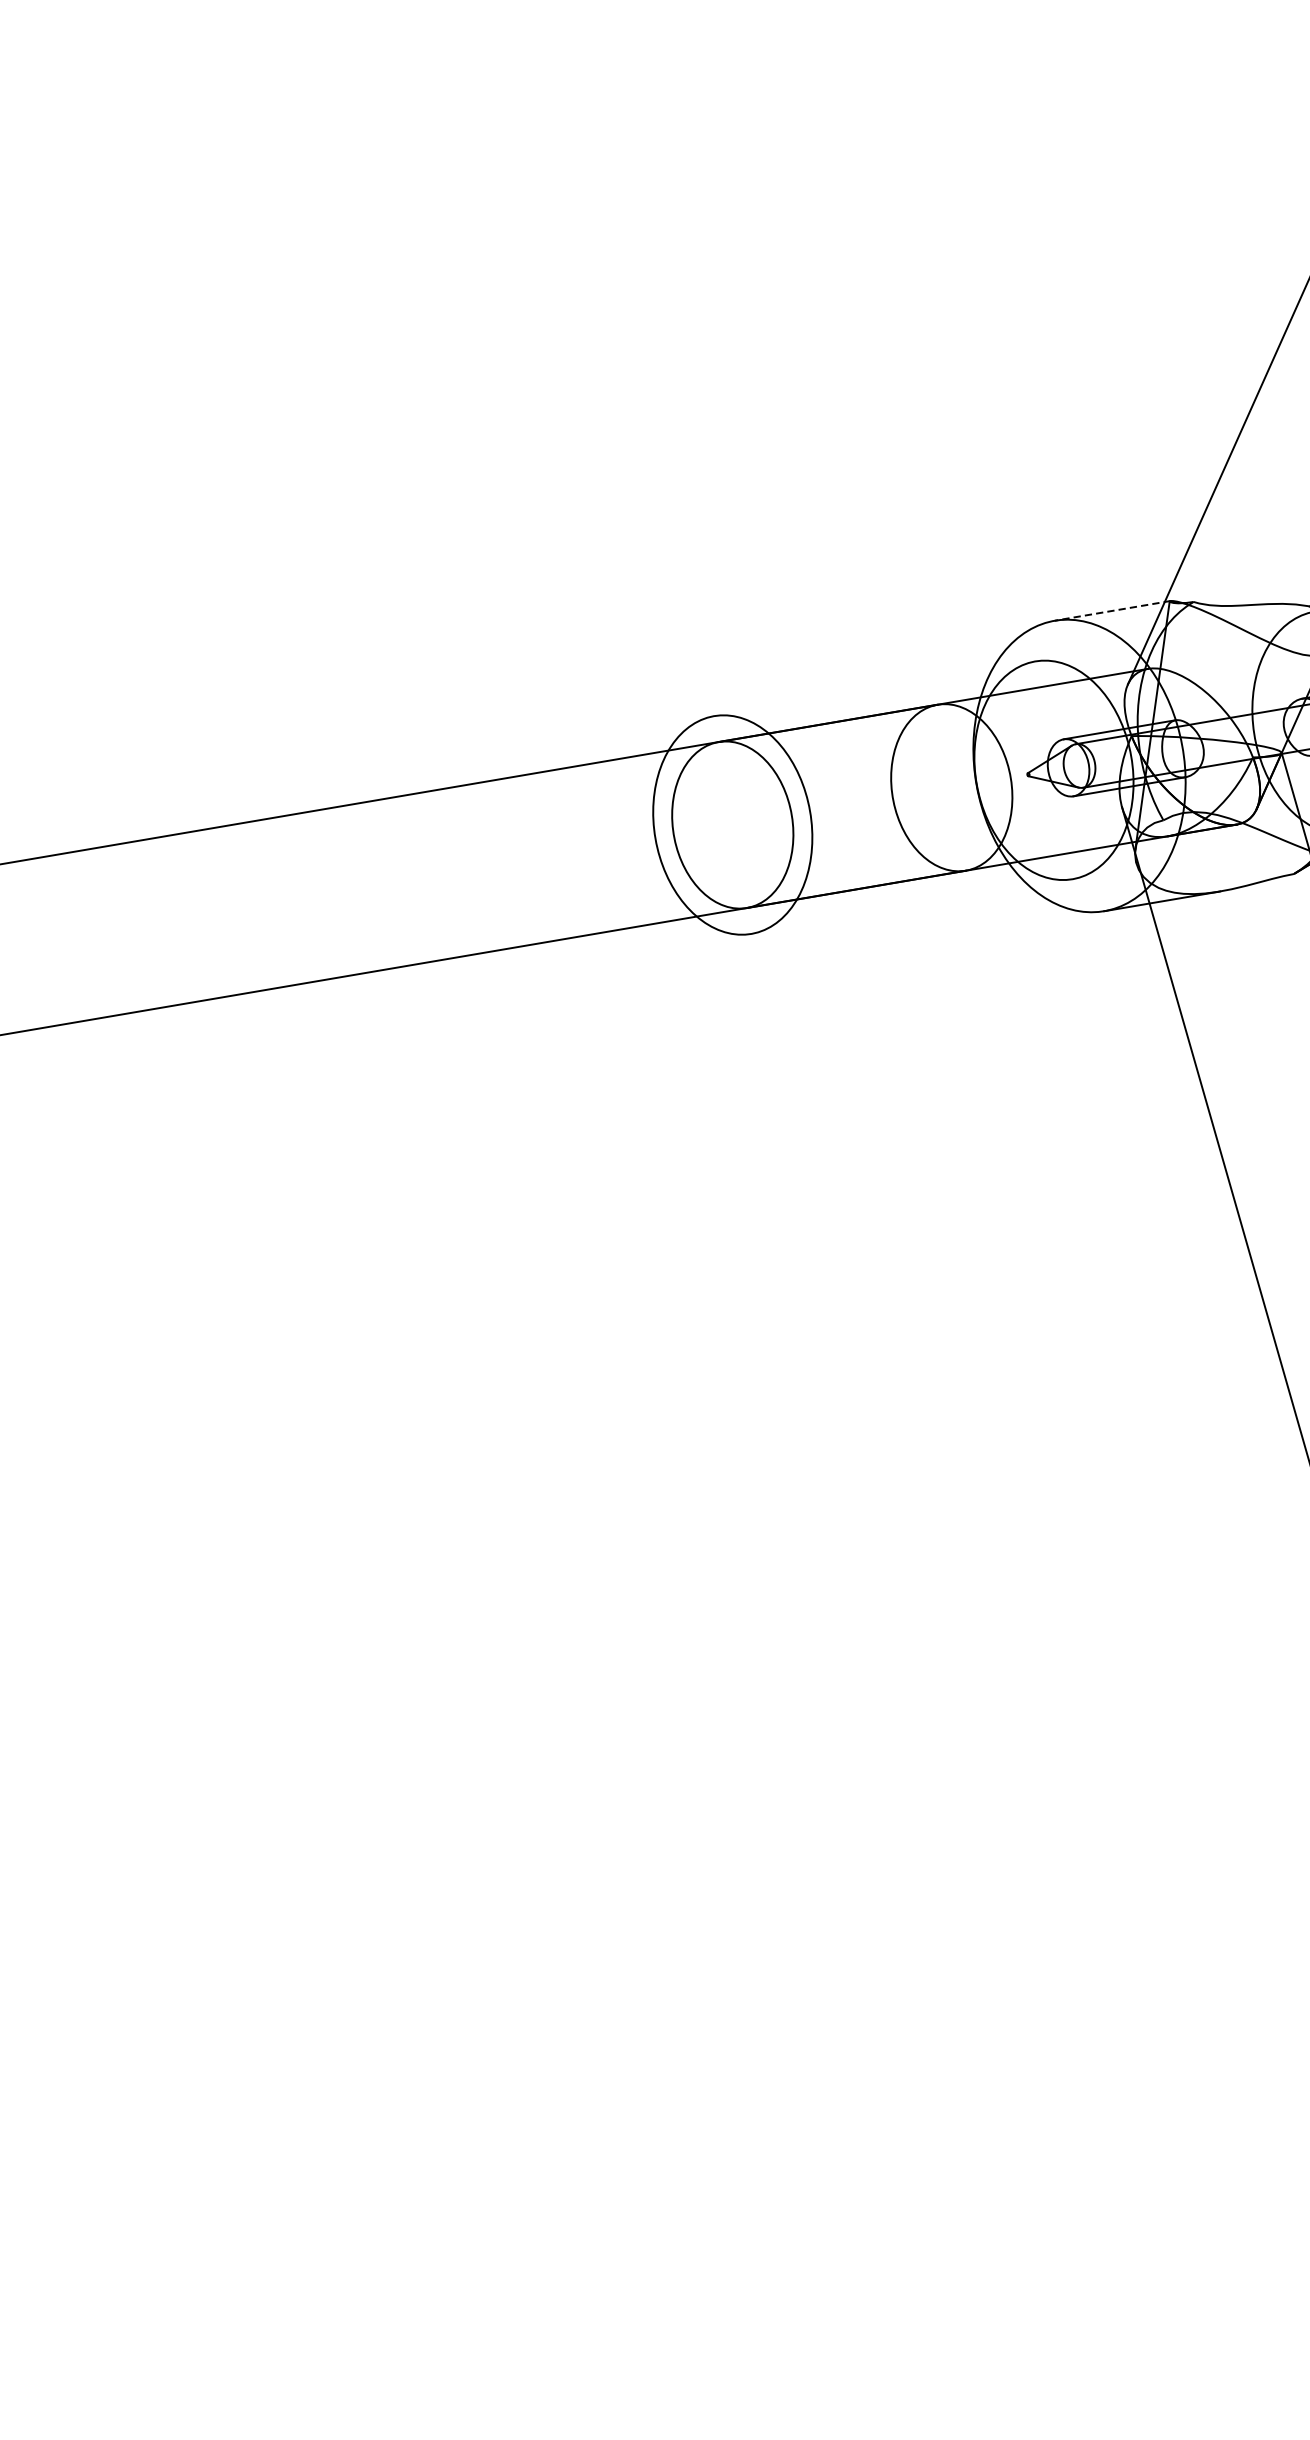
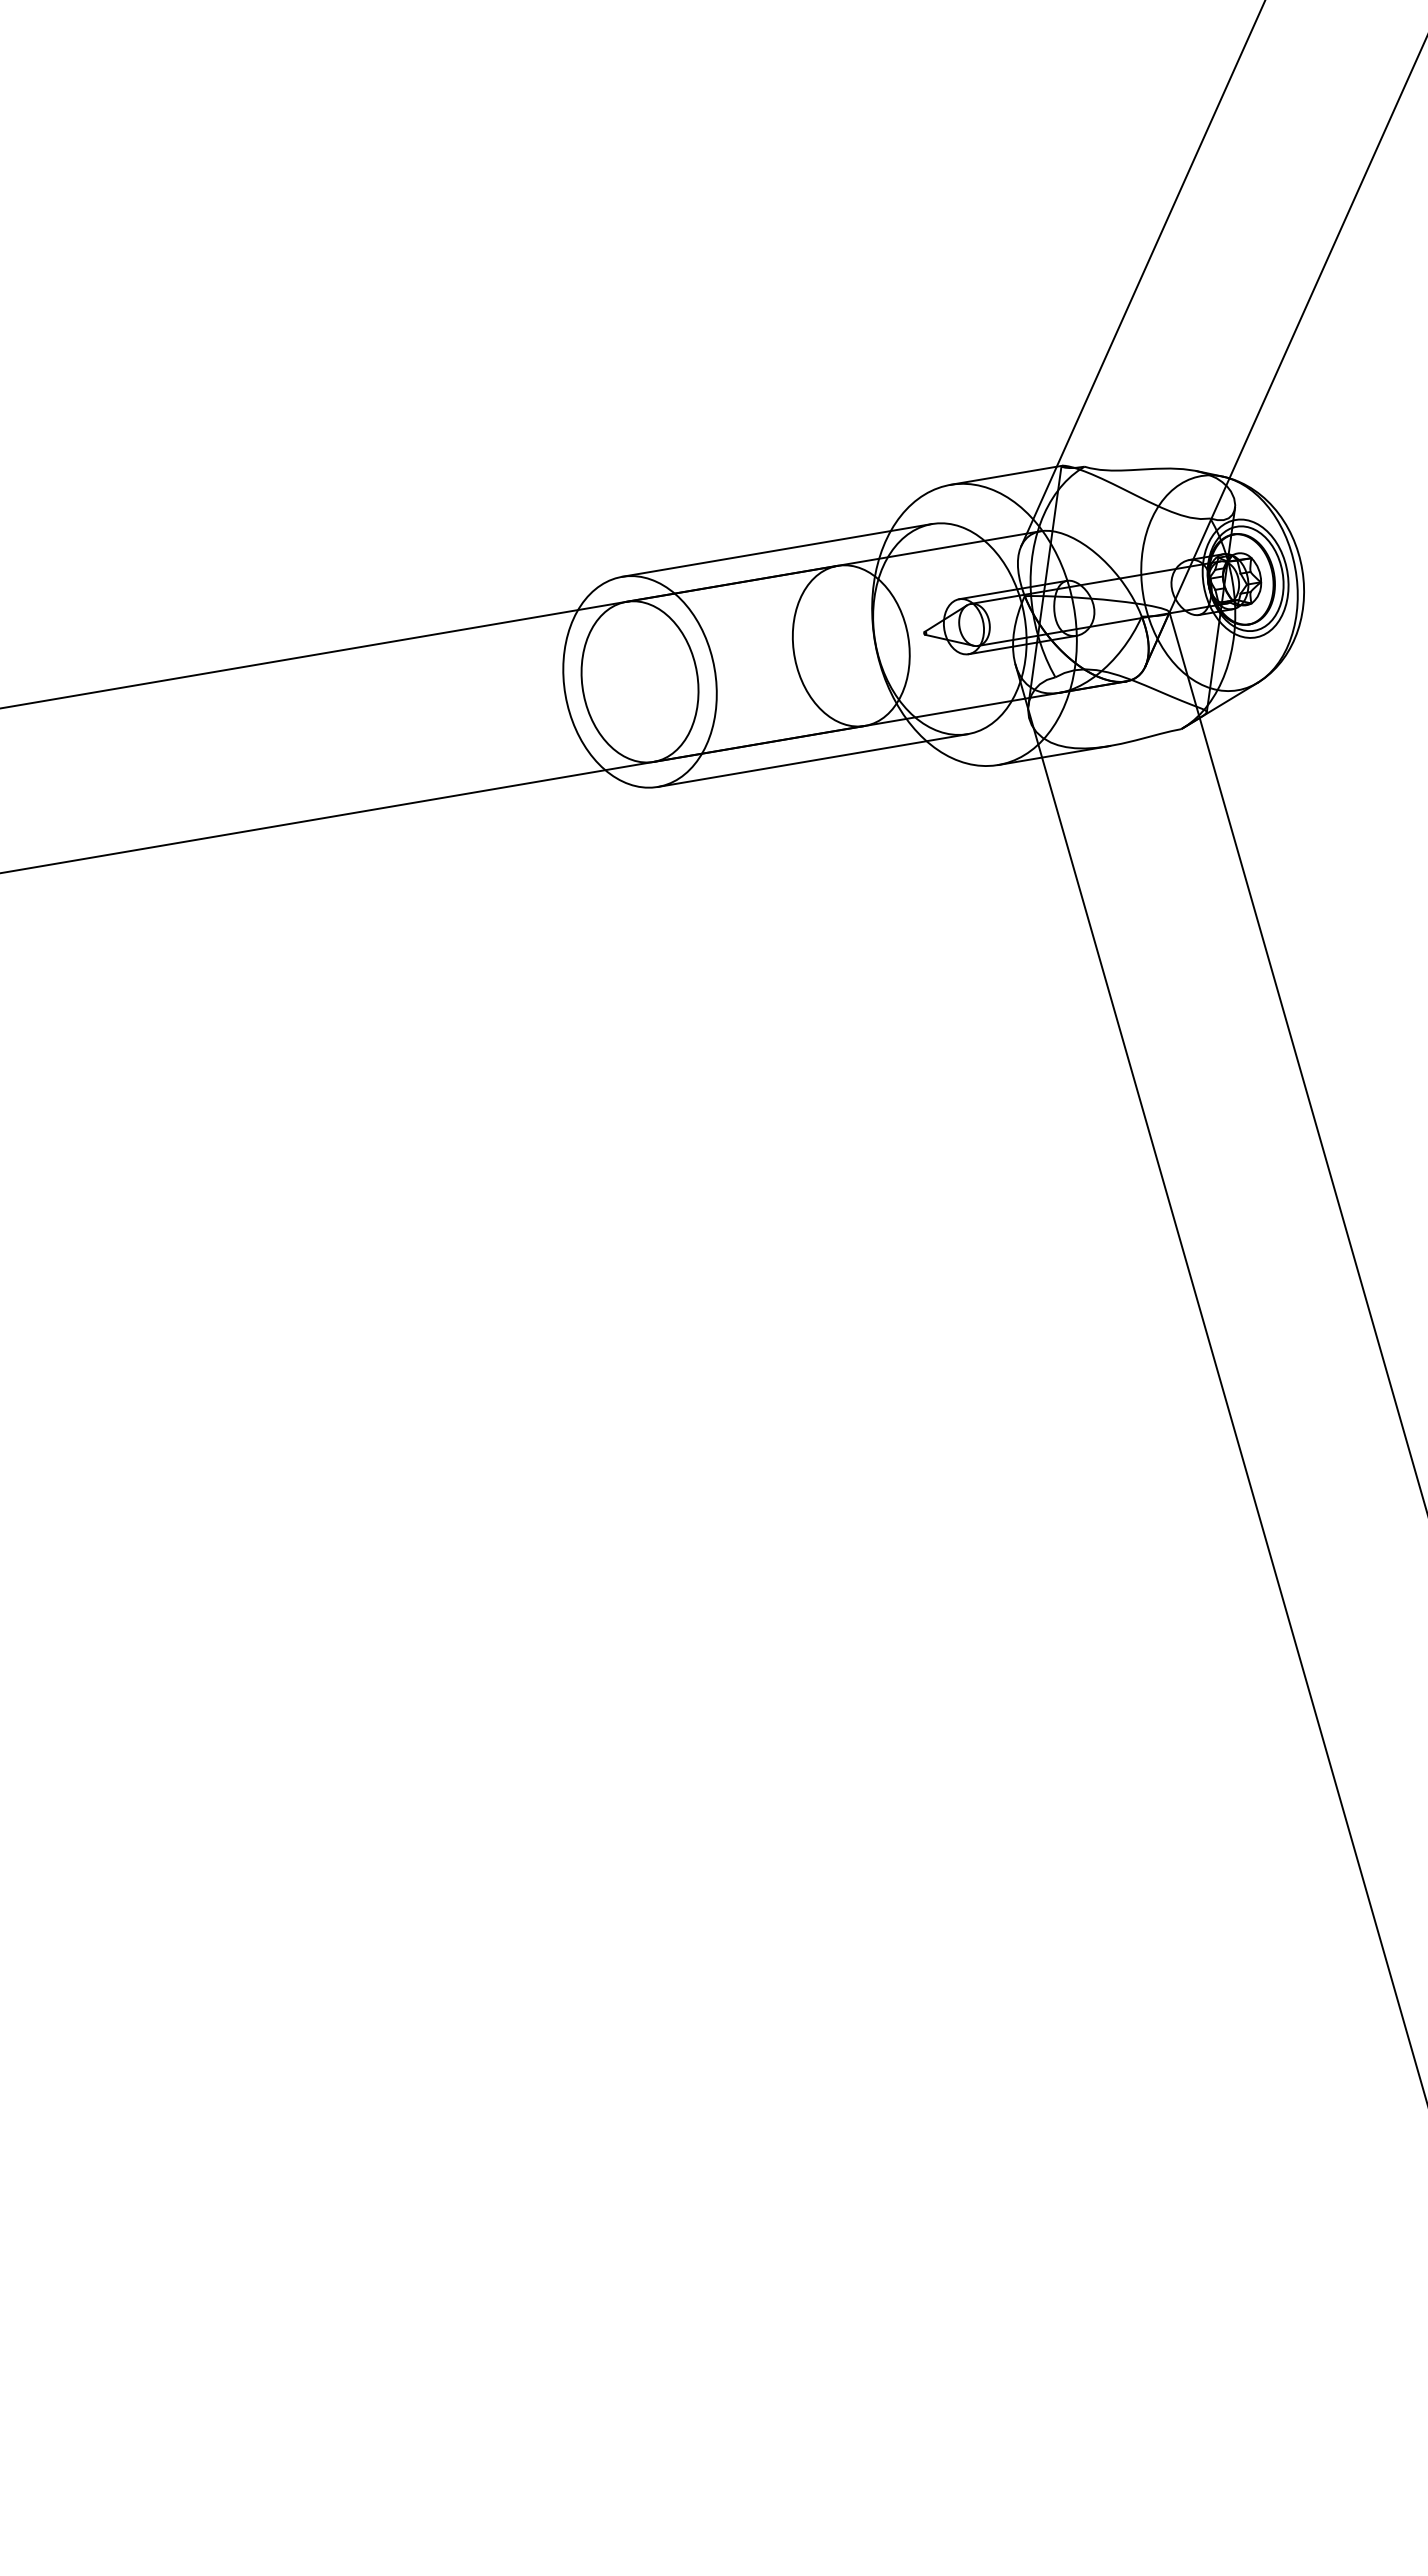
line: (1112, 611) -> (1006, 475), dashed -> solid
line: (874, 688) -> (776, 550), added
line: (911, 906) -> (812, 760), added

